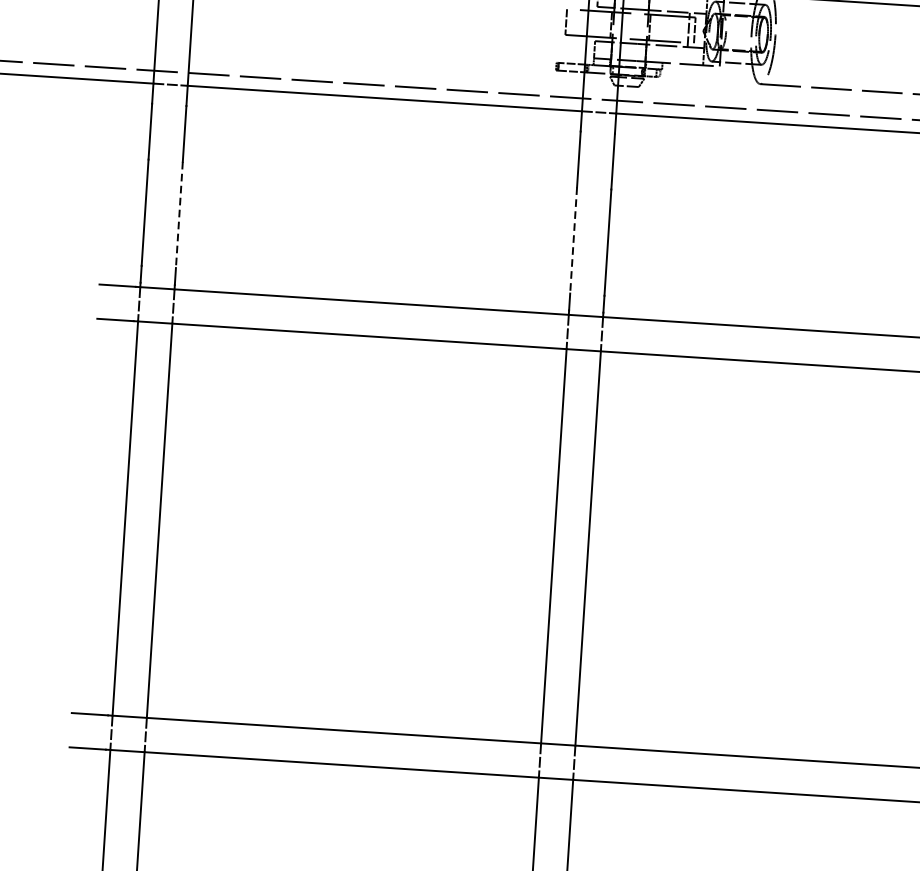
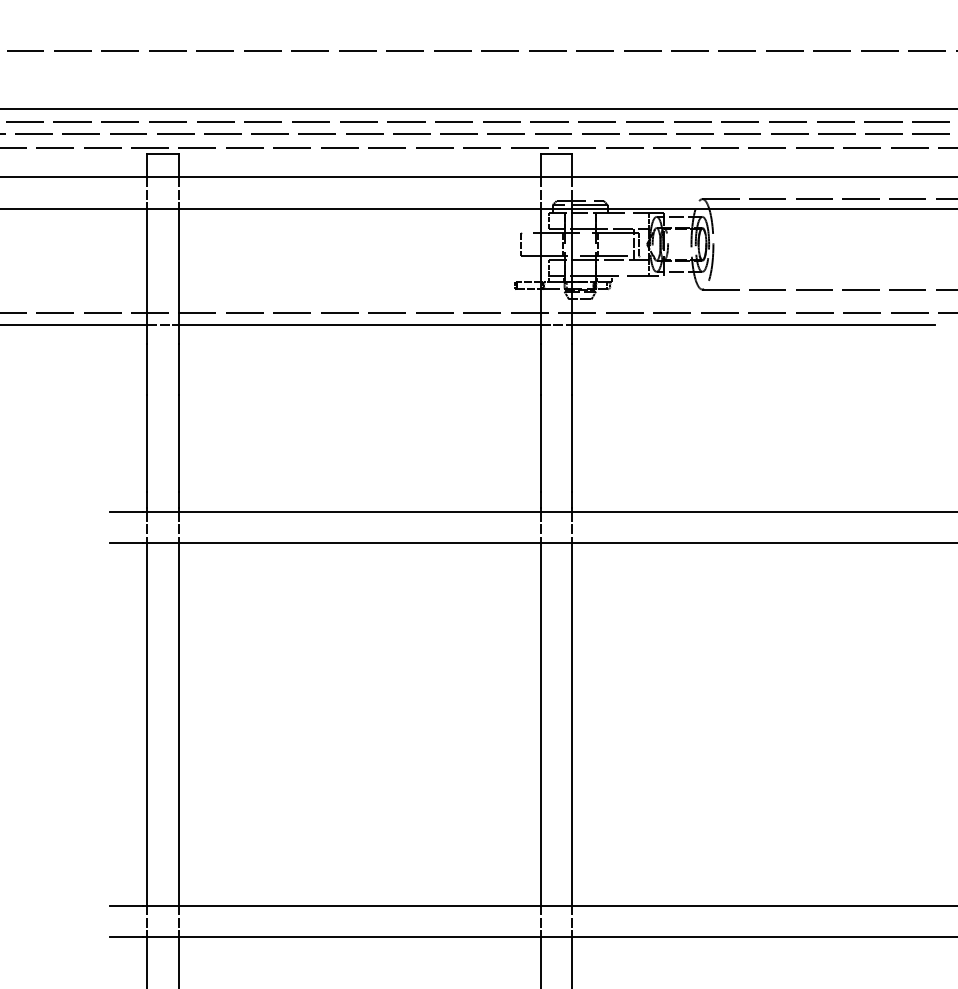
line: (179, 214) -> (178, 443), dashed -> solid
line: (573, 240) -> (540, 443), dashed -> solid

